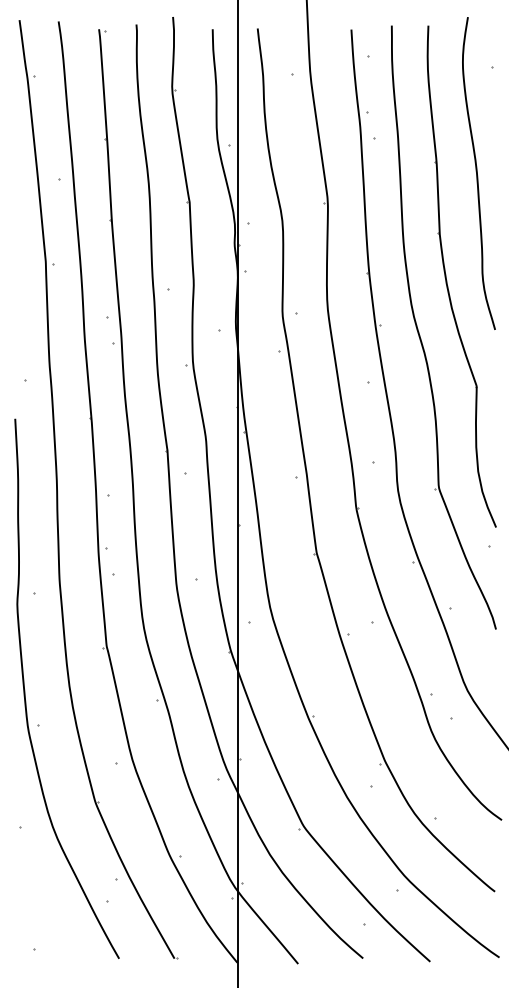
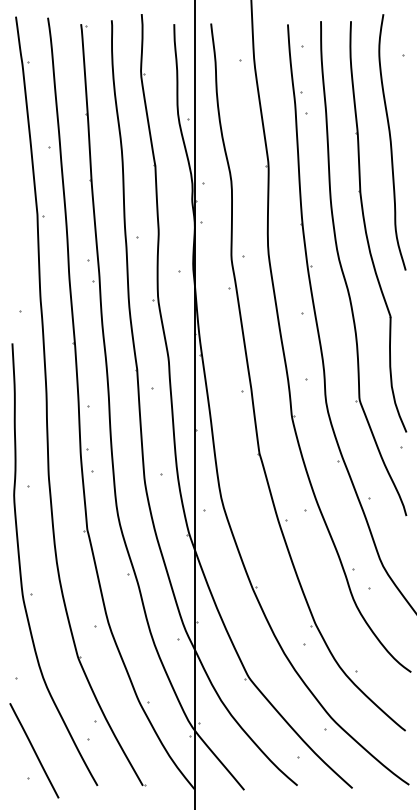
line: (41, 915) -> (33, 750), added

